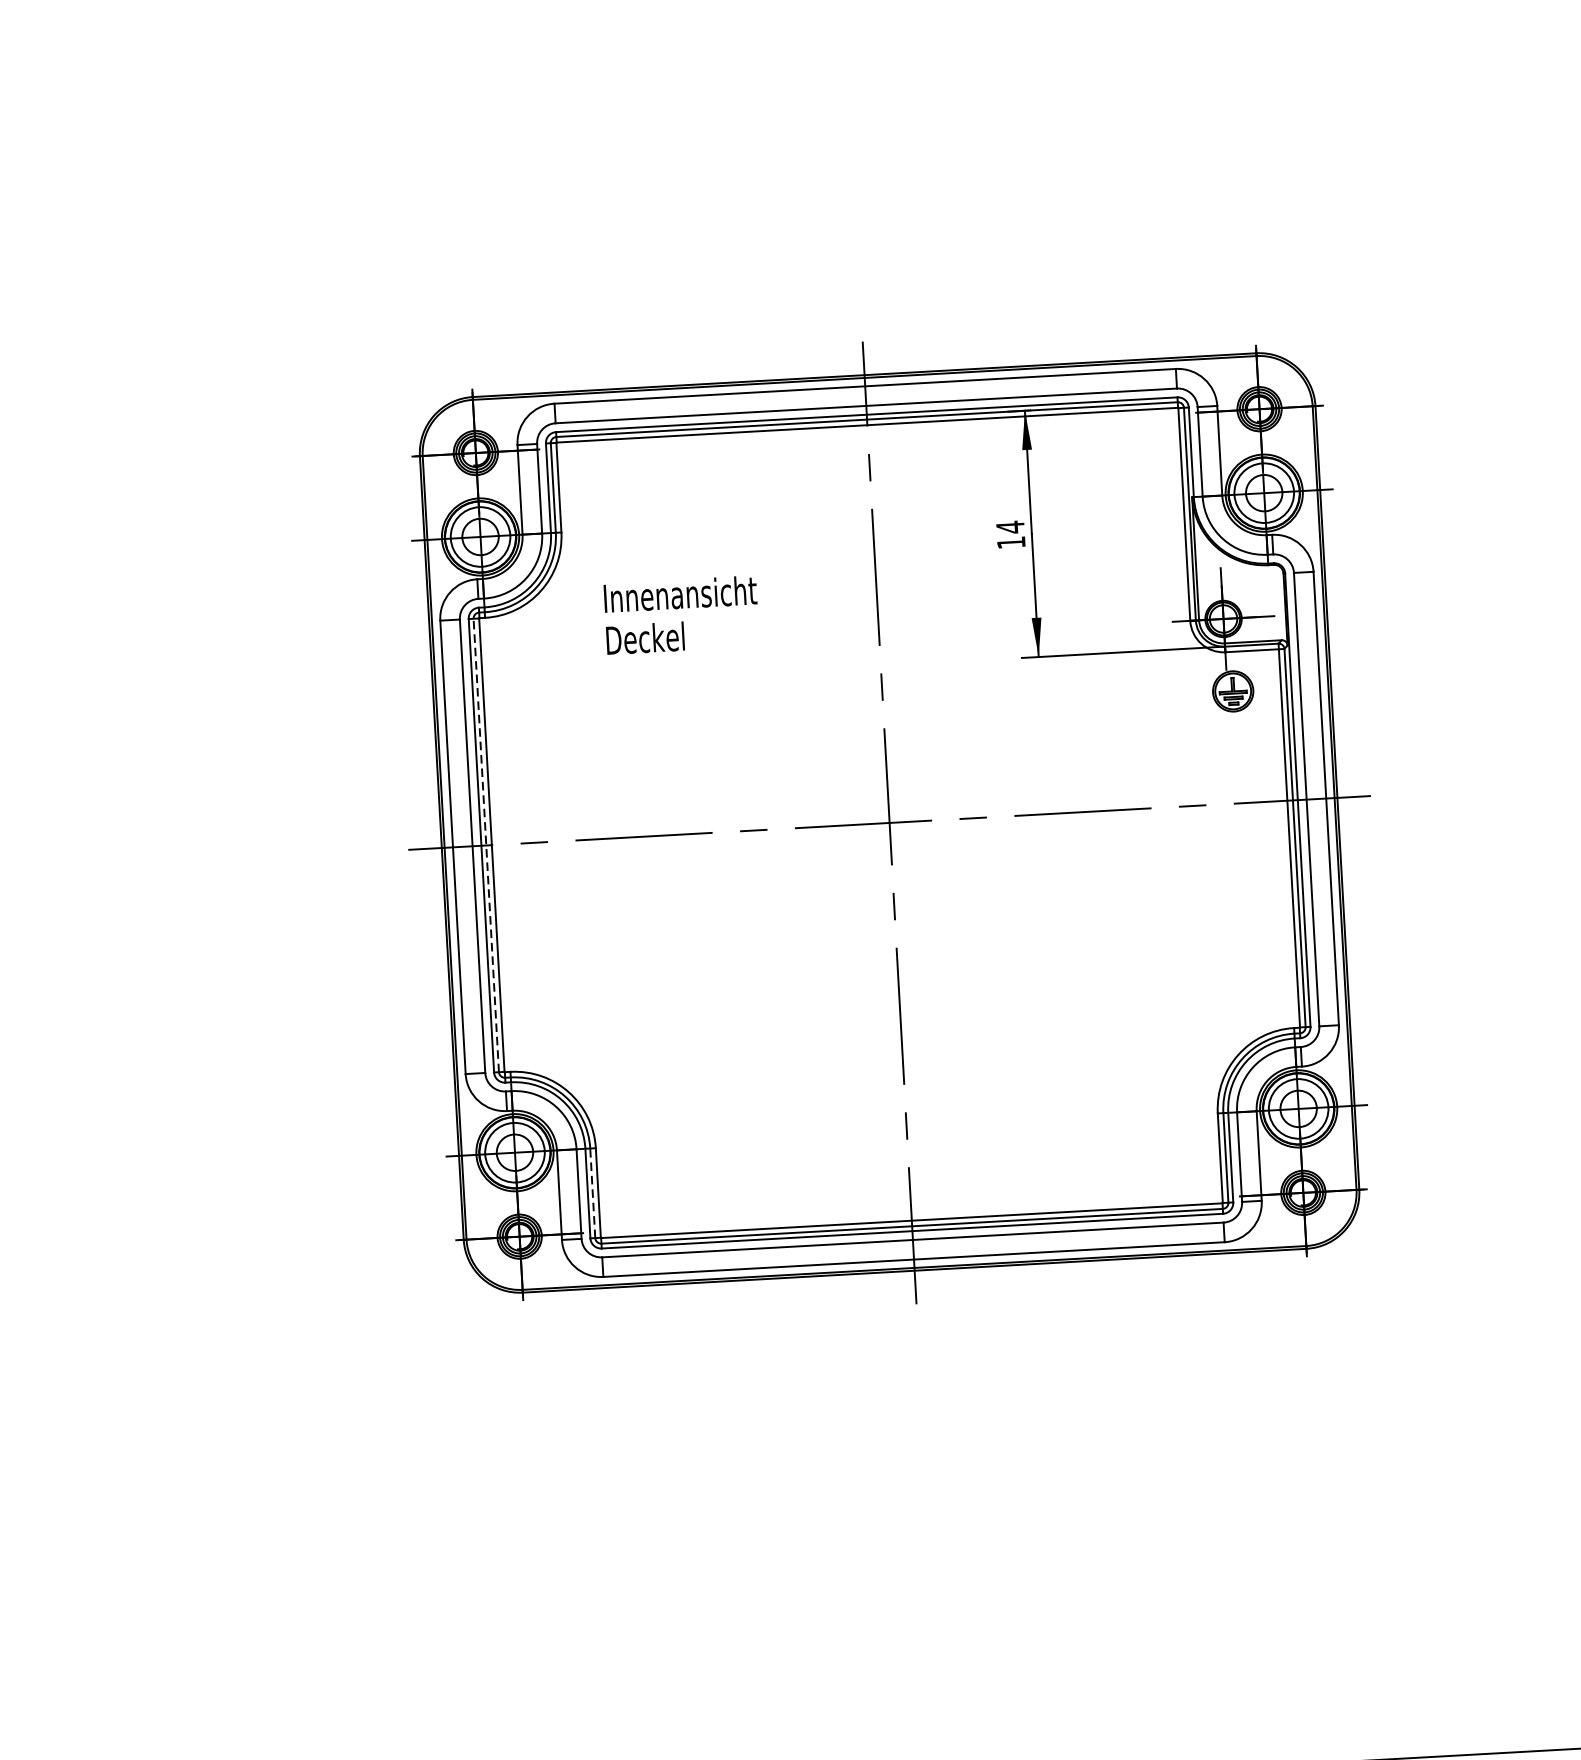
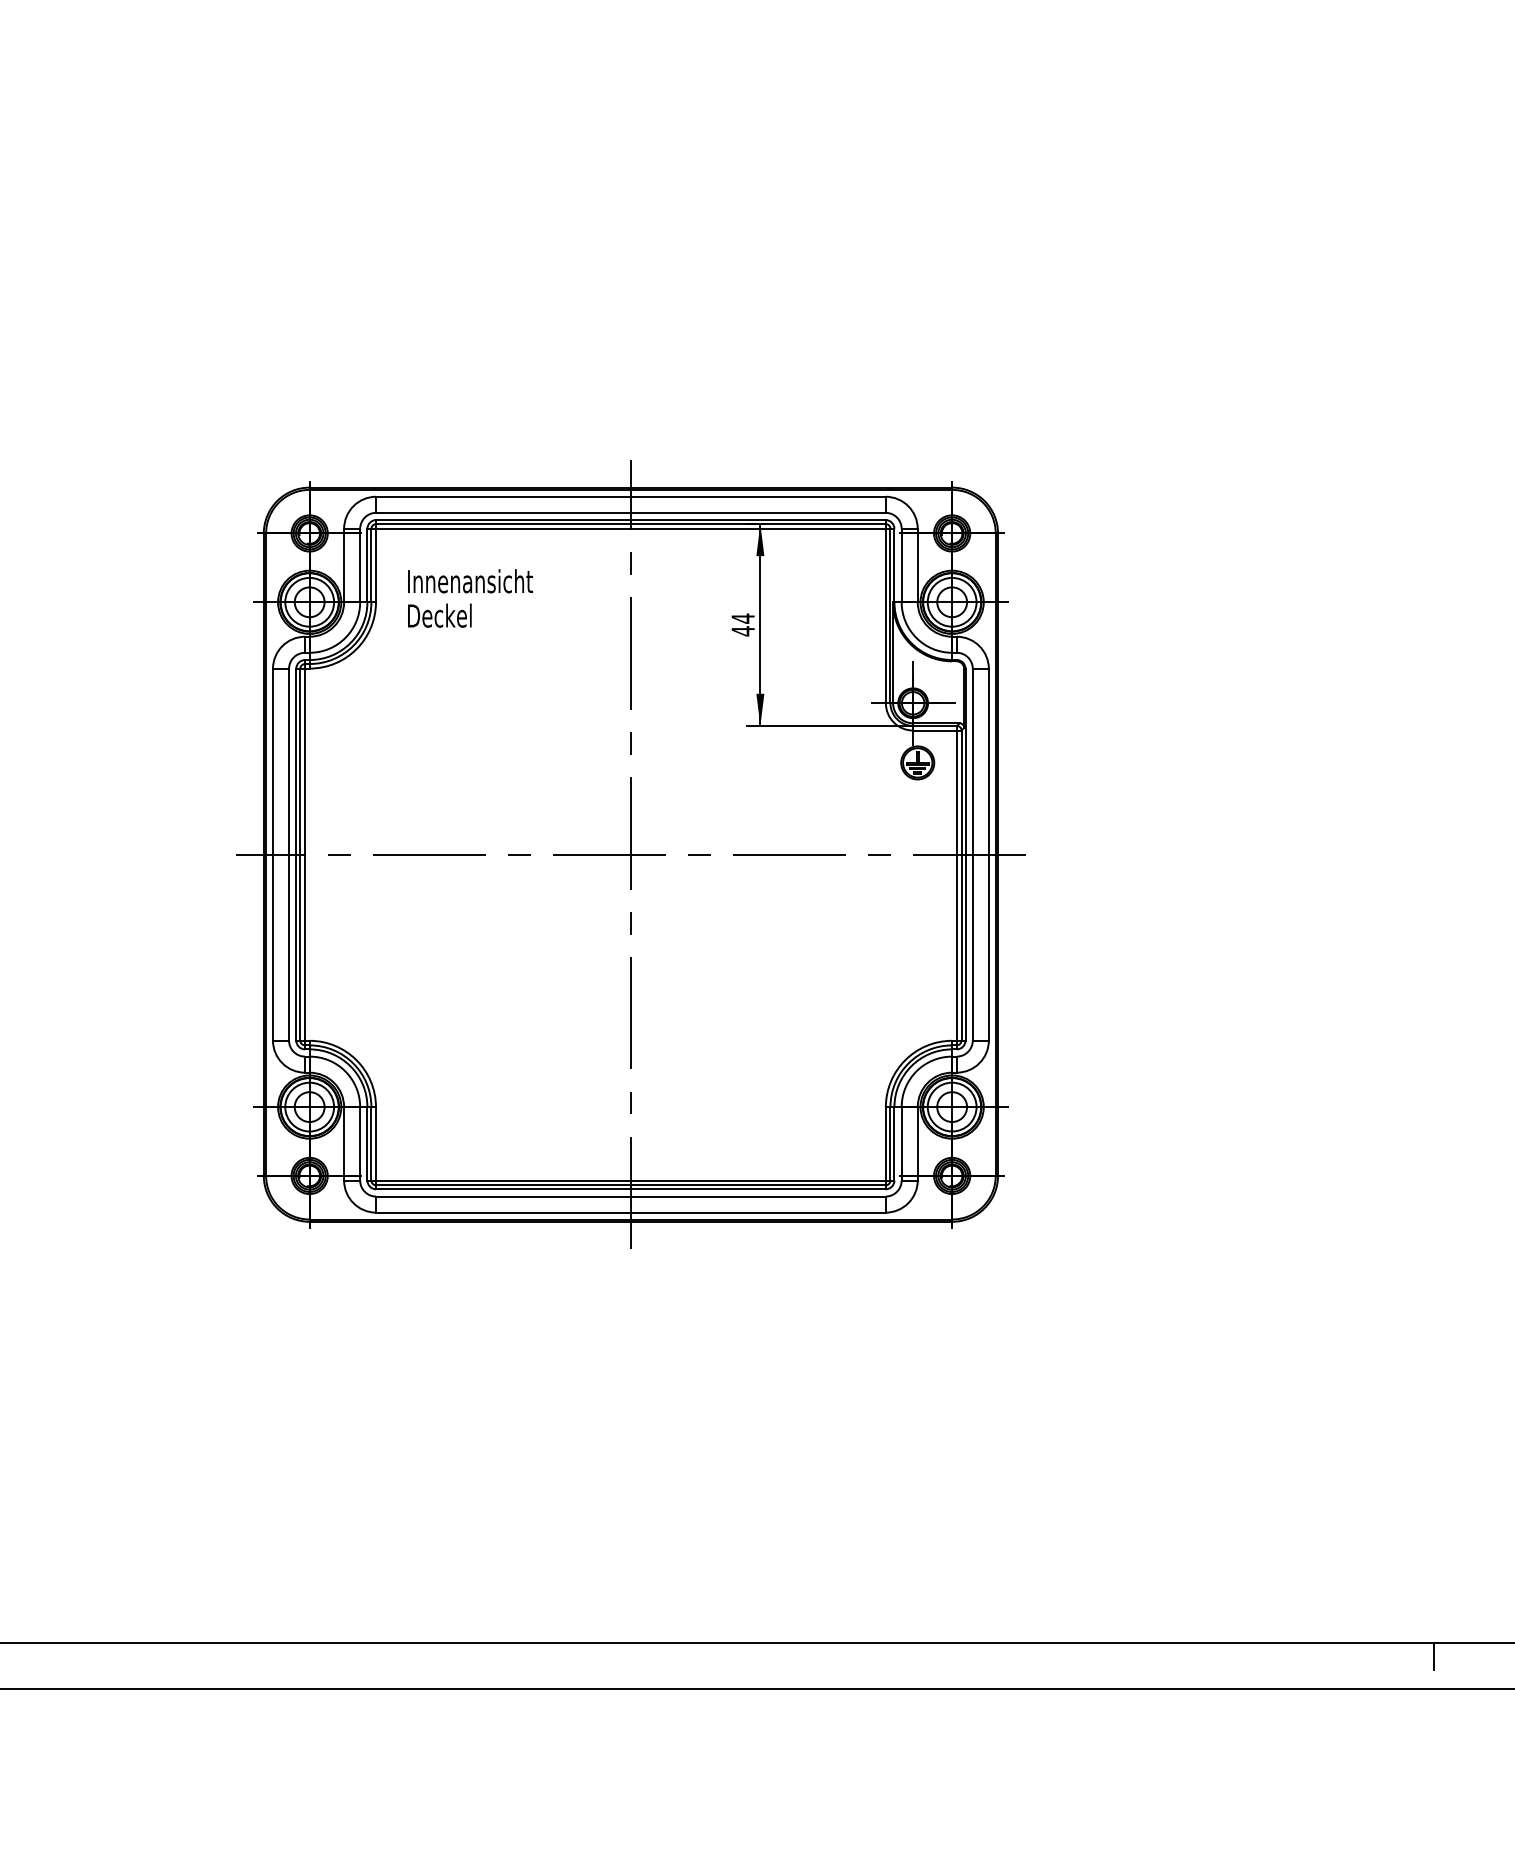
text: (1010, 543) -> (742, 631), 14 -> 44
text: (681, 615) -> (470, 598), moved
line: (486, 845) -> (300, 854), dashed -> solid
line: (592, 1192) -> (371, 1143), dashed -> solid

